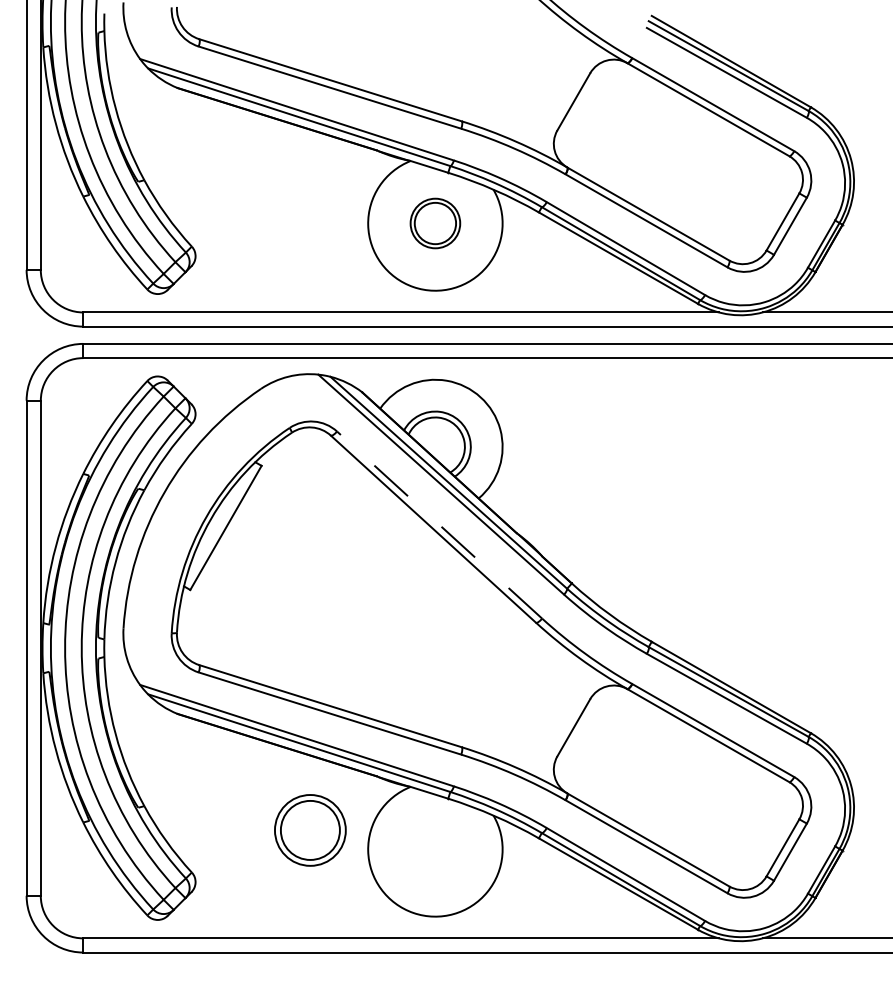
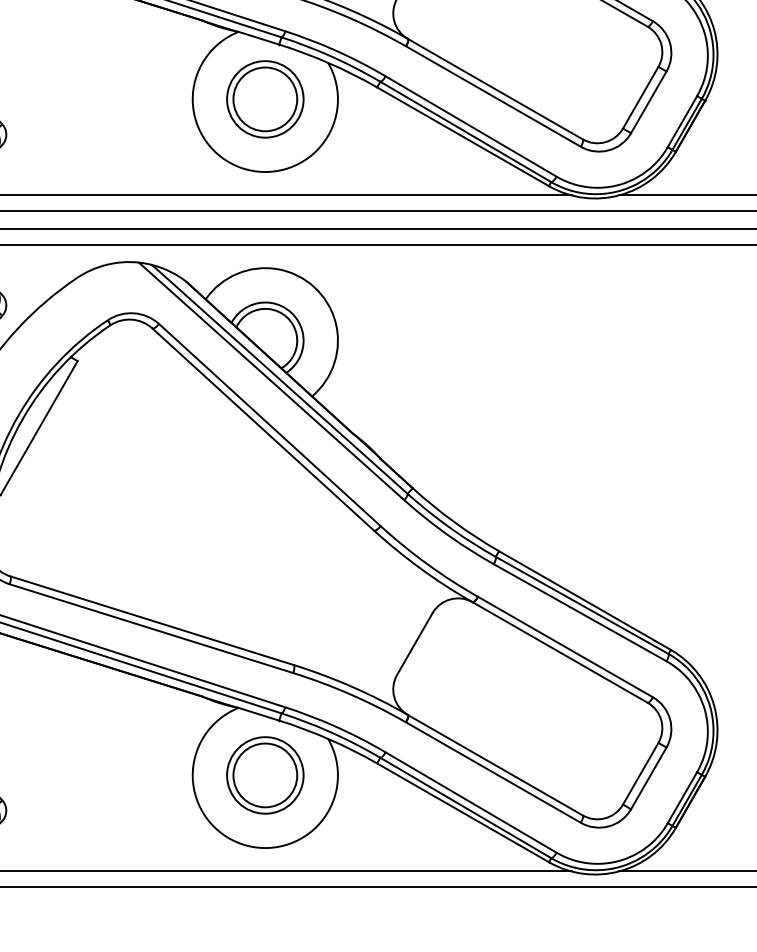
part: (435, 223) -> (265, 99), size x1.43
line: (439, 525) -> (269, 425), dashed -> solid
part: (310, 830) -> (265, 775), moved

